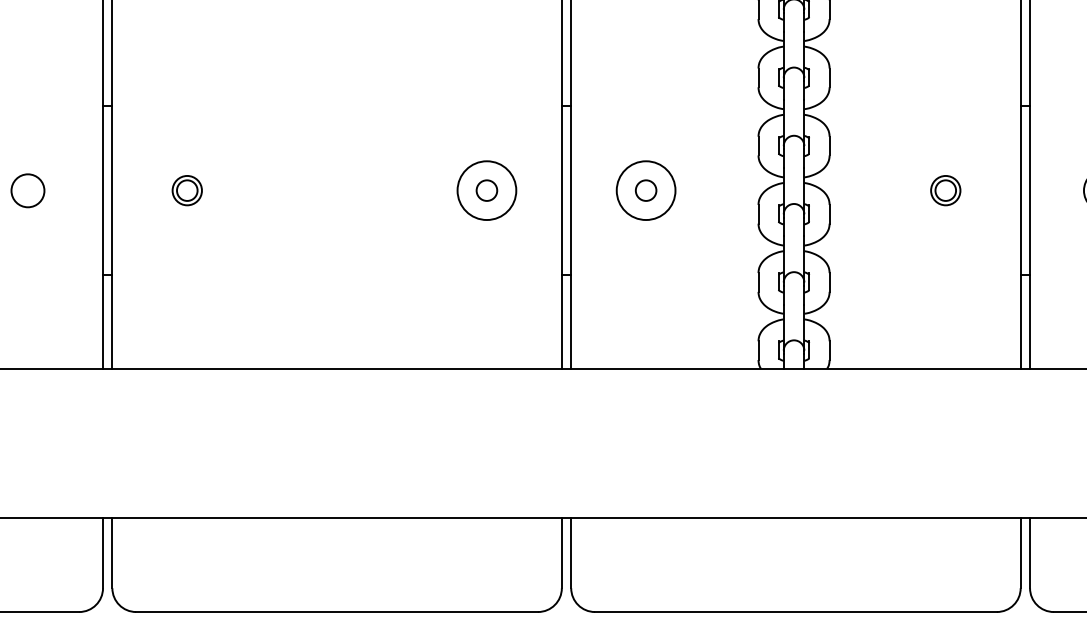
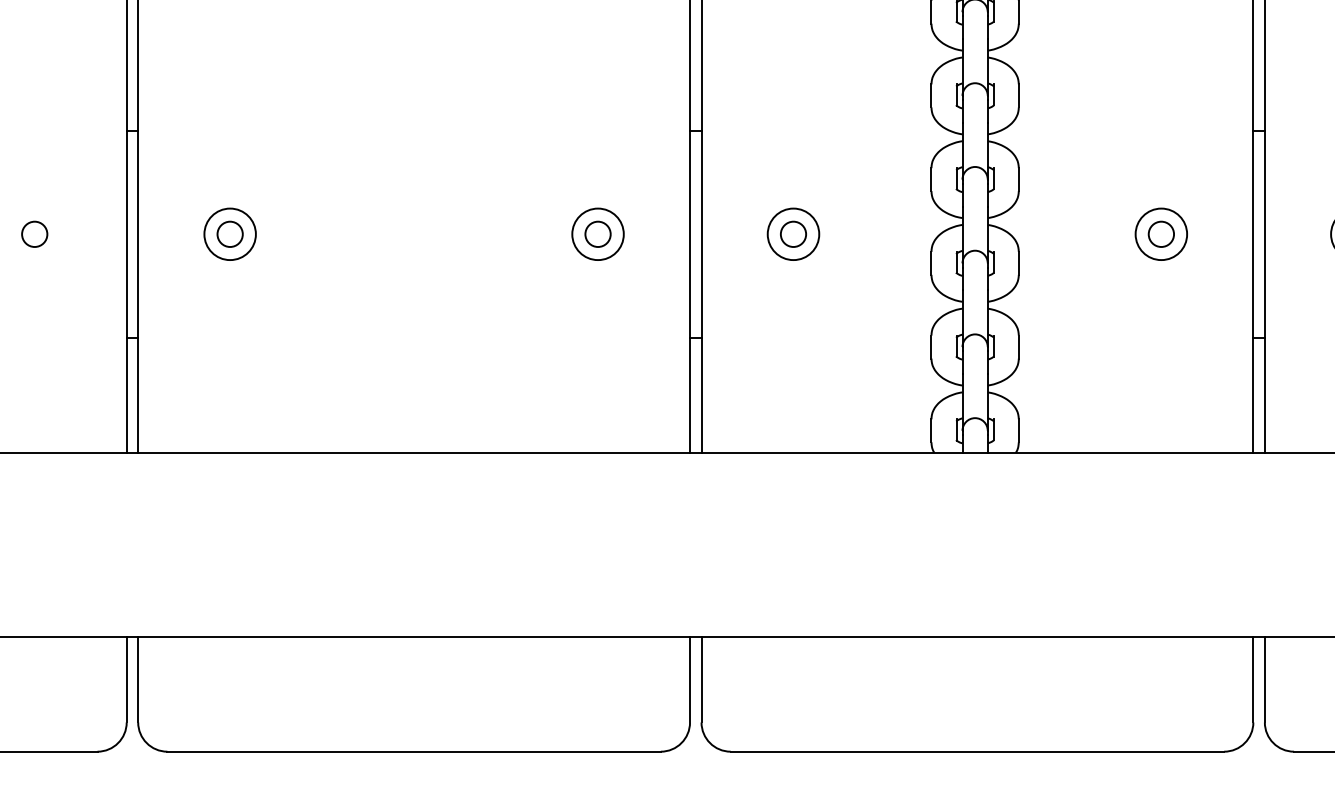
circle: (27, 189) -> (34, 233), size x0.62
circle: (186, 190) -> (229, 234), size x1.43
circle: (486, 190) -> (597, 234), size x0.71
circle: (646, 190) -> (793, 234), size x0.71
circle: (945, 190) -> (1161, 234), size x1.43

